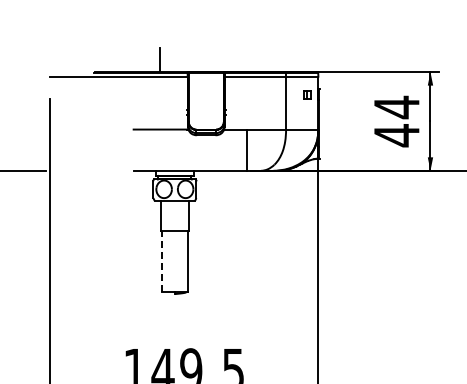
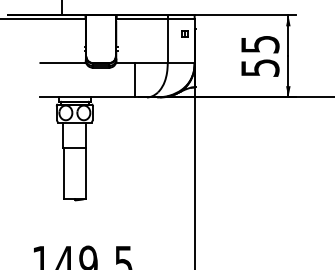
text: (397, 121) -> (260, 56), 44 -> 55
line: (161, 261) -> (63, 173), dashed -> solid

